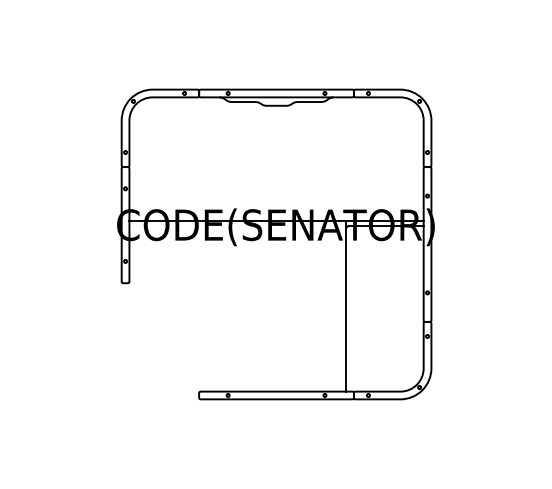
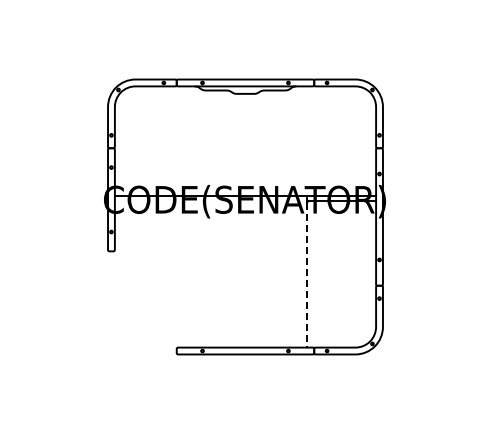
line: (346, 310) -> (307, 275), solid -> dashed

